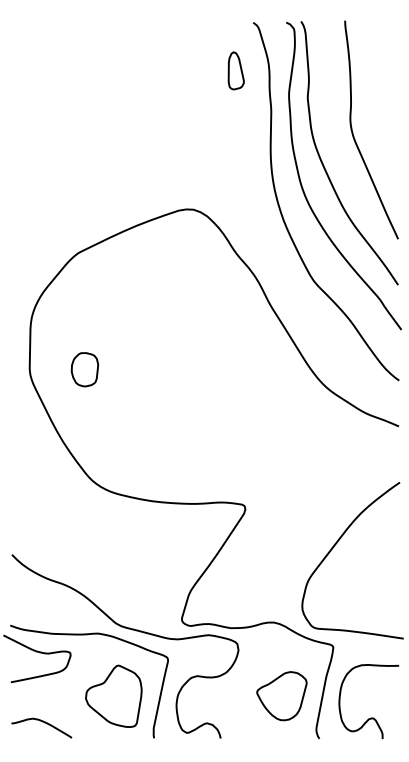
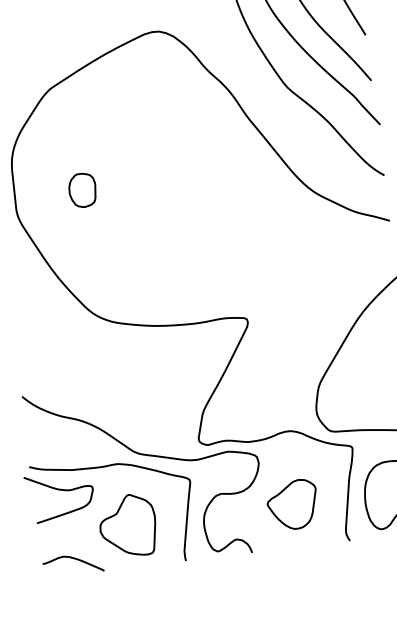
part: (84, 369) -> (82, 190), moved
part: (113, 695) -> (127, 525), moved
part: (281, 696) -> (292, 505), moved

